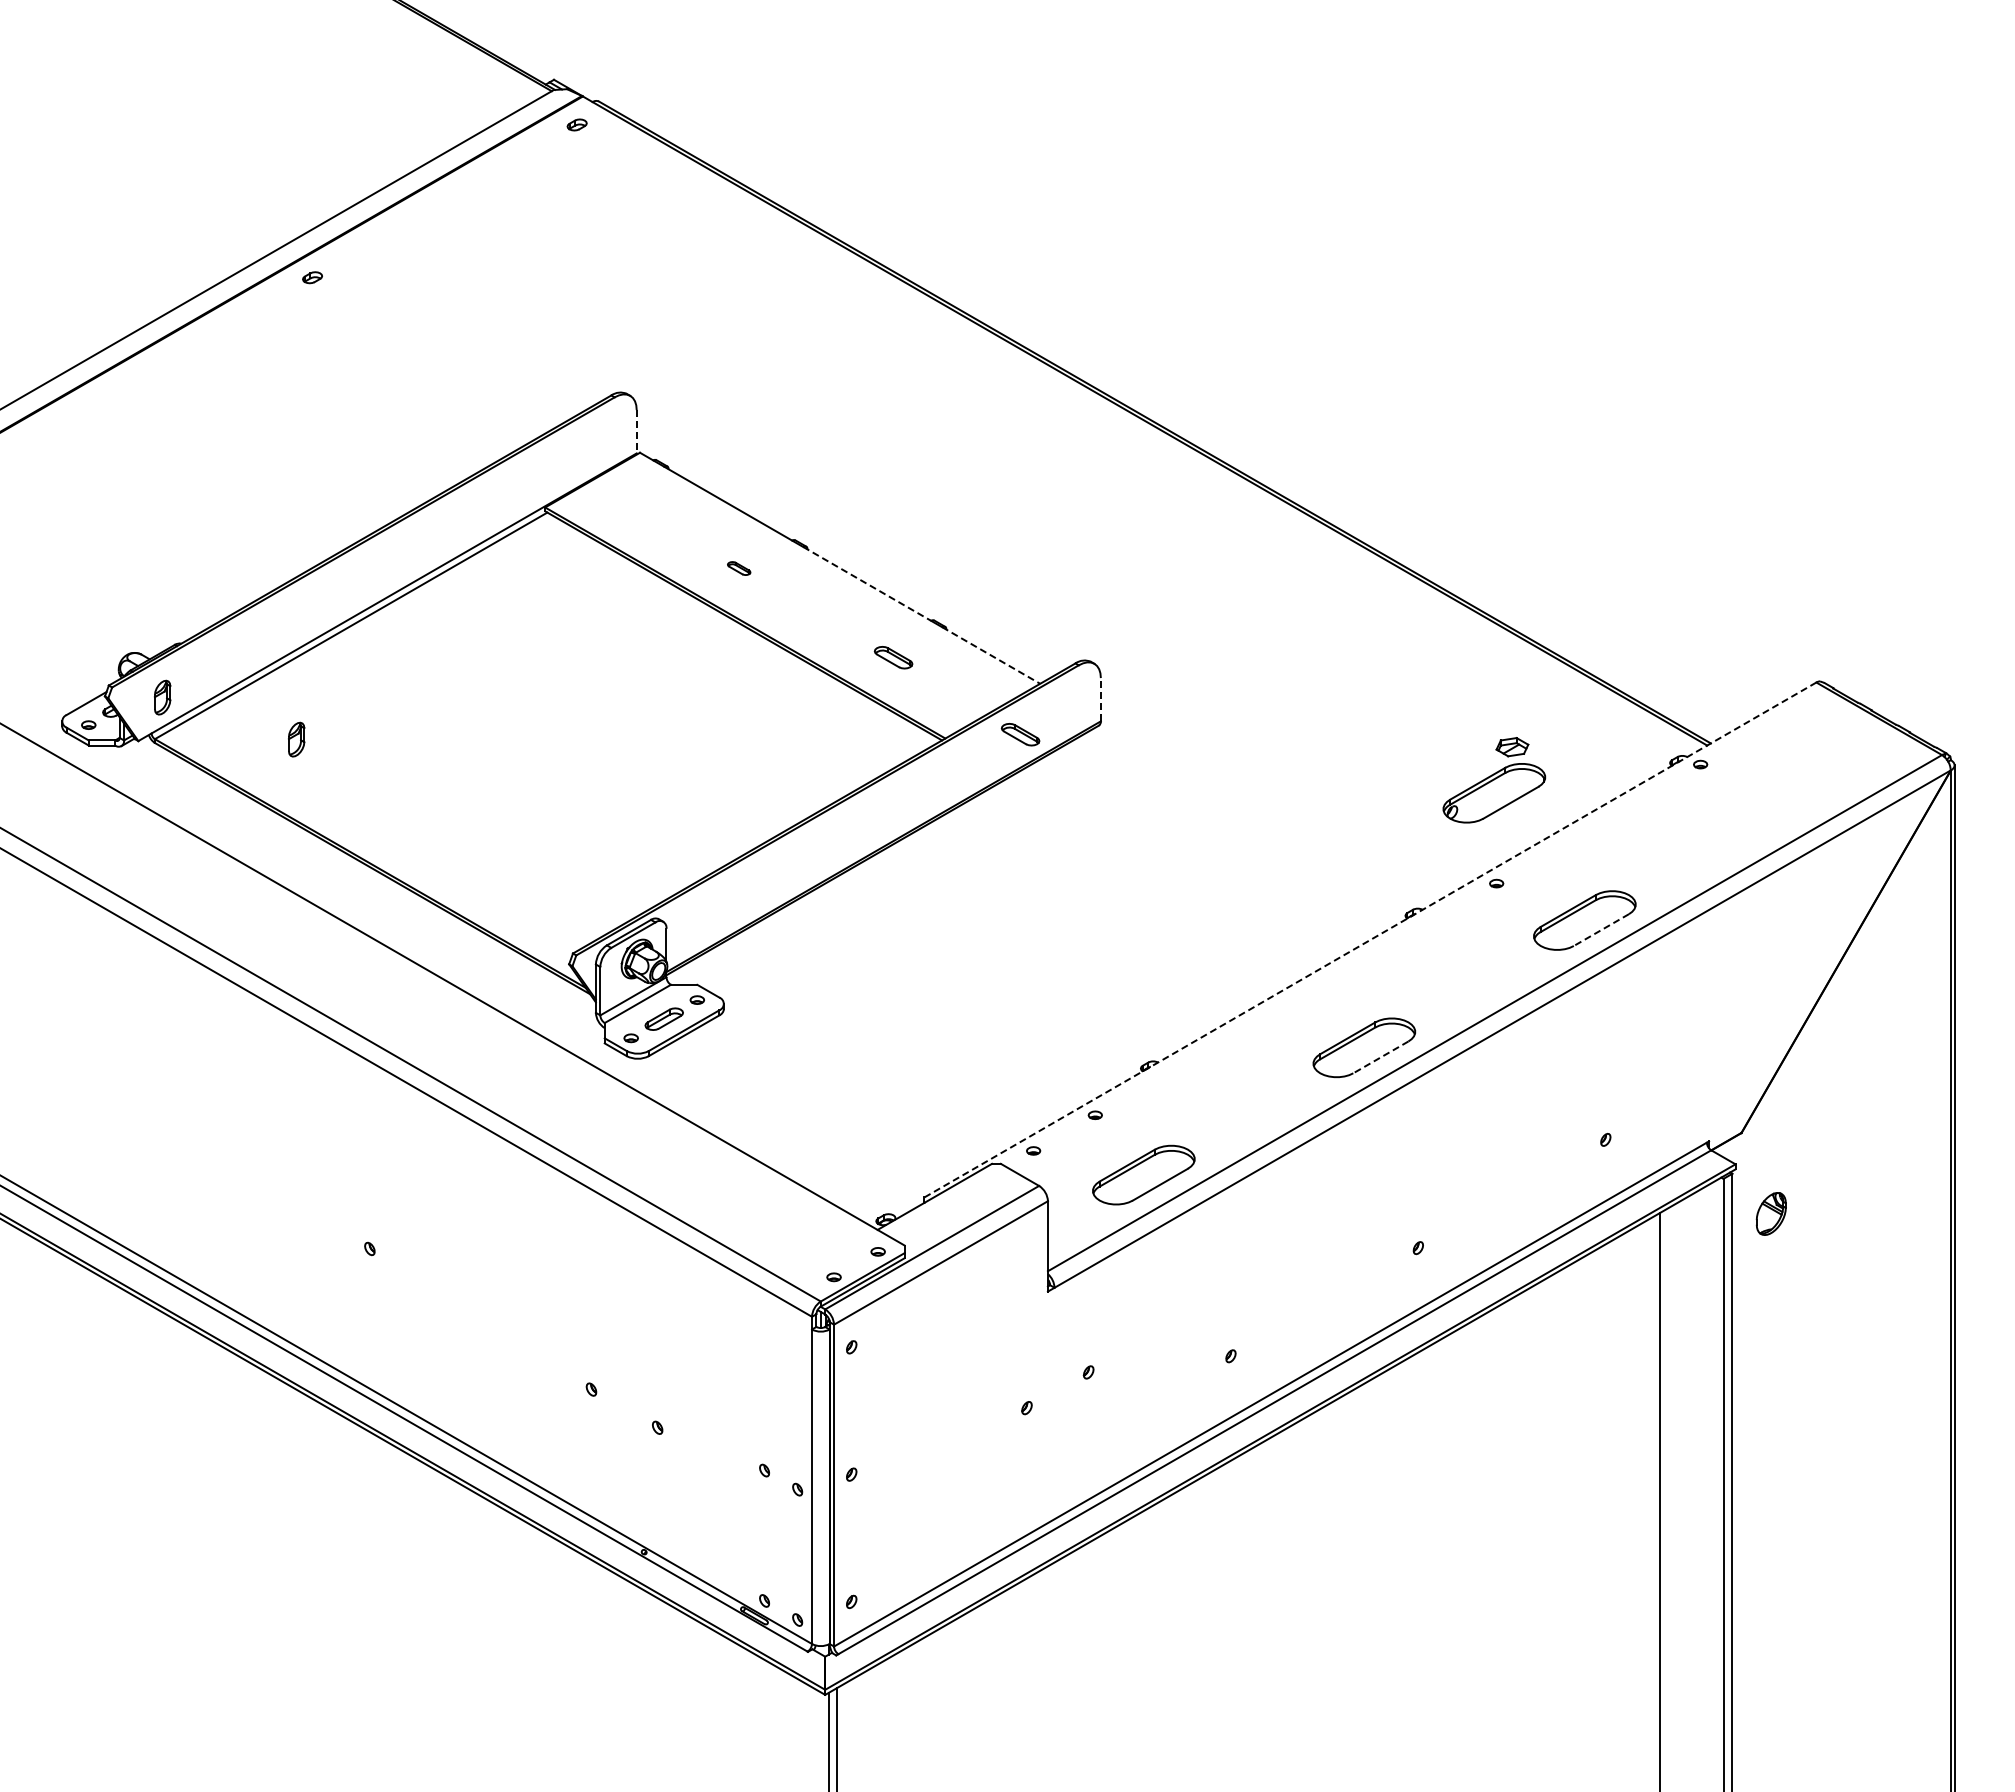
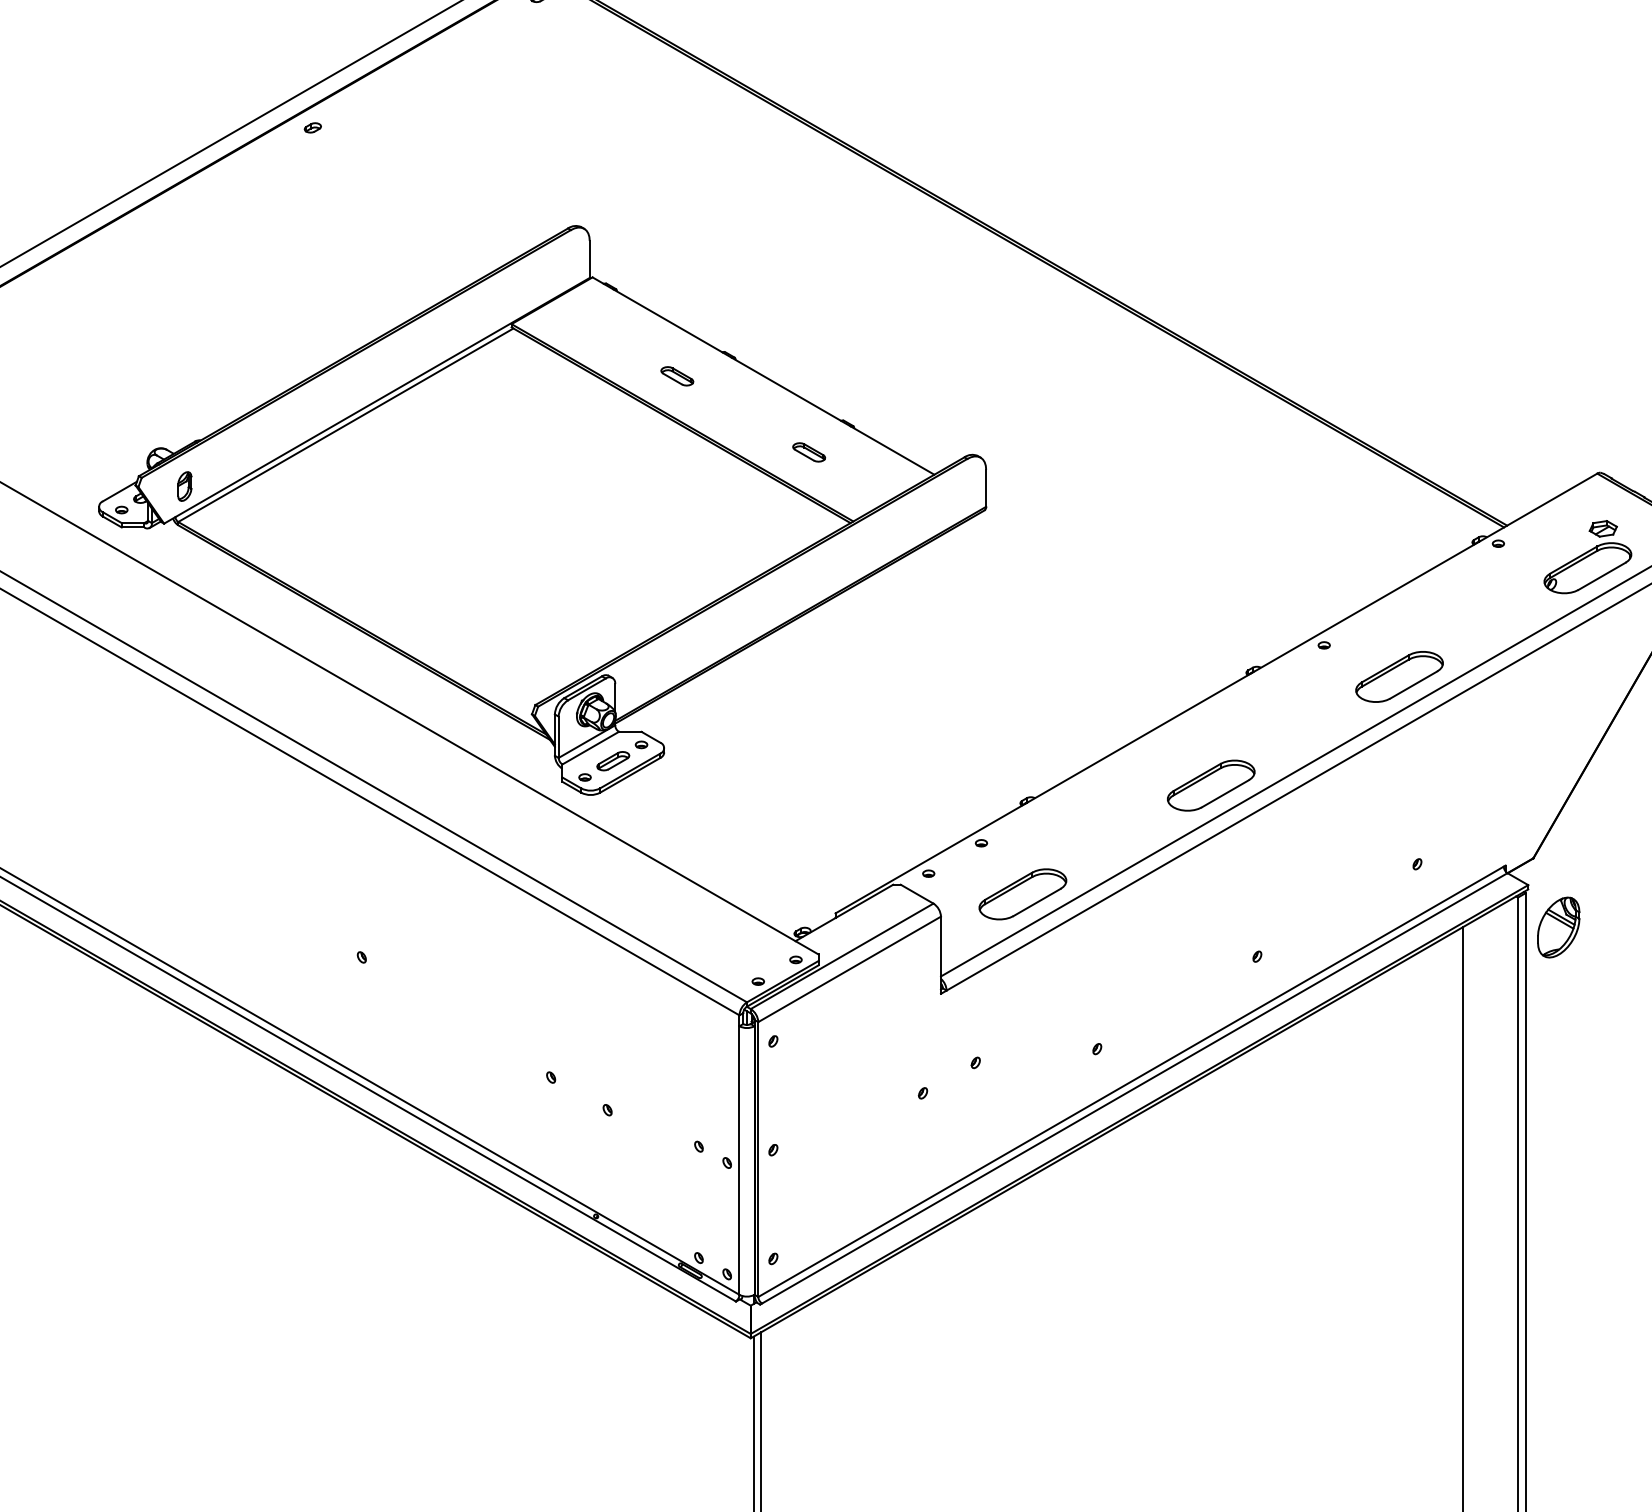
line: (636, 431) -> (589, 259), dashed -> solid
part: (738, 568) -> (676, 376), size x1.67
line: (867, 583) -> (786, 389), dashed -> solid
line: (991, 655) -> (892, 450), dashed -> solid
line: (1100, 699) -> (985, 488), dashed -> solid
part: (1020, 734) -> (917, 518), removed
part: (296, 739) -> (299, 522), removed
part: (1494, 780) -> (1588, 557), moved
line: (1601, 930) -> (1413, 685), dashed -> solid
line: (1370, 939) -> (1216, 693), dashed -> solid
line: (1380, 1057) -> (1225, 793), dashed -> solid
part: (1771, 1213) -> (1558, 927), size x1.67

